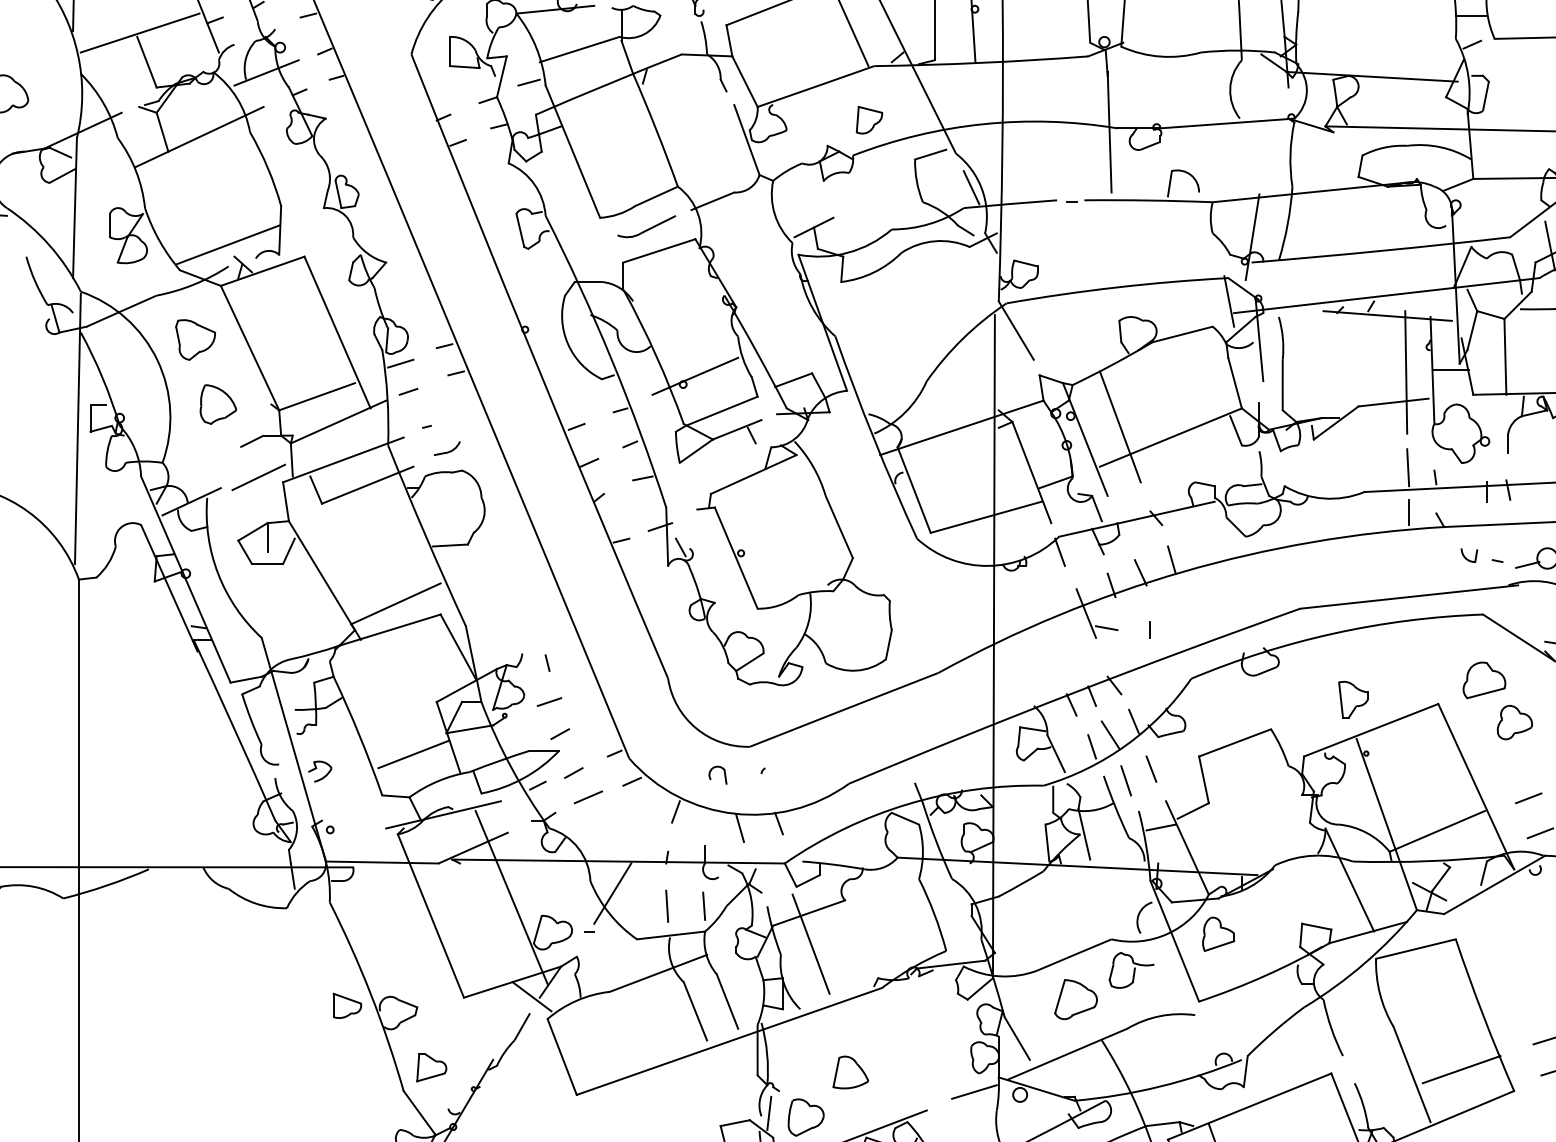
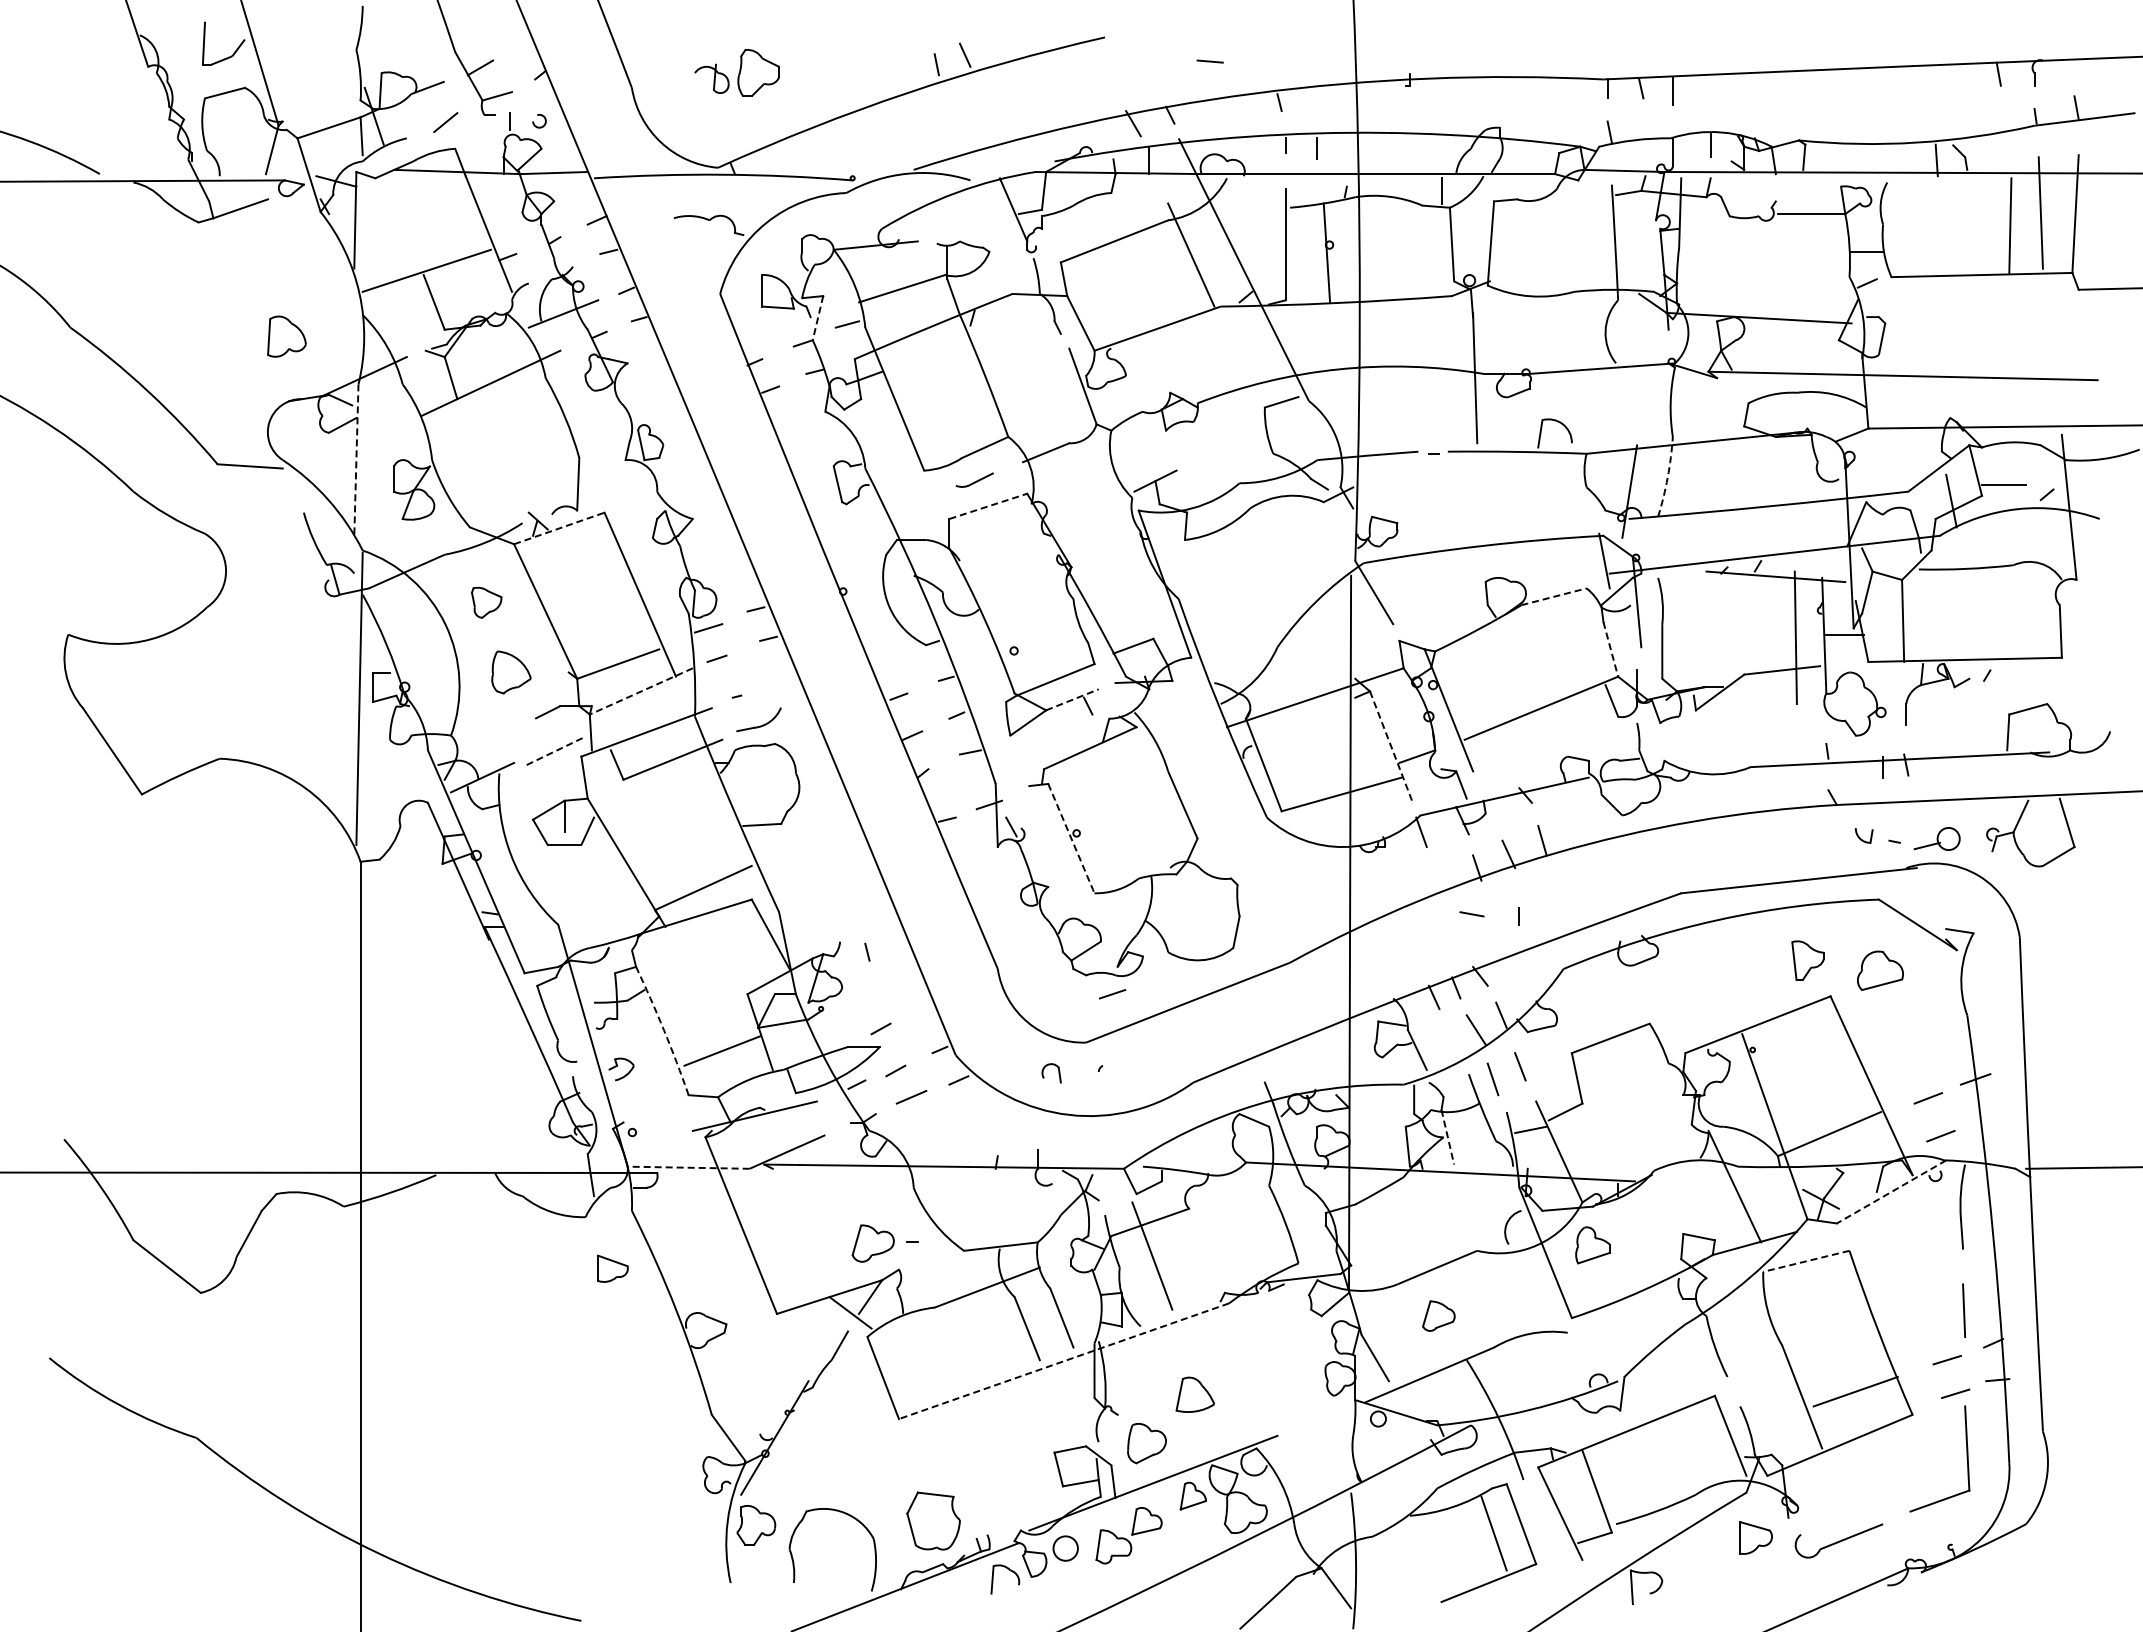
line: (502, 77) -> (818, 318), solid -> dashed
part: (869, 119) -> (1215, 364), removed
line: (971, 187) -> (1325, 437), removed
line: (75, 208) -> (356, 460), solid -> dashed
arc: (1287, 224) -> (1667, 477), solid -> dashed
part: (646, 226) -> (974, 479), size x0.6
line: (227, 245) -> (521, 500), removed
line: (659, 251) -> (988, 506), solid -> dashed
line: (262, 271) -> (559, 528), solid -> dashed
line: (1183, 334) -> (1554, 596), solid -> dashed
part: (195, 339) -> (486, 602), size x0.7
line: (694, 375) -> (1026, 641), removed
line: (1234, 383) -> (1610, 649), solid -> dashed
line: (337, 422) -> (640, 691), solid -> dashed
line: (1120, 426) -> (1486, 696), removed
line: (737, 429) -> (1072, 699), solid -> dashed
part: (446, 448) -> (758, 720), size x1.6
line: (1407, 467) -> (1797, 740), removed
line: (1032, 472) -> (1391, 746), solid -> dashed
line: (259, 477) -> (555, 751), solid -> dashed
line: (1409, 511) -> (1799, 788), removed
line: (736, 558) -> (1071, 839), solid -> dashed
line: (1085, 613) -> (1449, 898), removed
part: (1353, 699) -> (1807, 960), moved
line: (549, 702) -> (1112, 994), moved
part: (1515, 722) -> (1913, 1016), removed
arc: (359, 735) -> (664, 1030), solid -> dashed
line: (1092, 746) -> (1456, 1042), removed
line: (676, 811) -> (1006, 1112), removed
line: (778, 823) -> (1117, 1125), removed
line: (740, 828) -> (1075, 1130), removed
line: (1084, 834) -> (1447, 1137), solid -> dashed
line: (382, 862) -> (688, 1167), solid -> dashed
line: (1494, 885) -> (1891, 1192), solid -> dashed
line: (612, 892) -> (937, 1200), removed
line: (511, 897) -> (828, 1205), removed
line: (666, 905) -> (996, 1214), removed
line: (703, 905) -> (1036, 1214), removed
line: (1415, 949) -> (1805, 1261), solid -> dashed
part: (1131, 970) -> (1498, 1284), removed
part: (1075, 1000) -> (1438, 1316), size x0.7
part: (346, 1005) -> (612, 1268), moved
line: (729, 1041) -> (1064, 1361), solid -> dashed
part: (431, 1067) -> (741, 1389), removed
line: (974, 1091) -> (1328, 1415), removed
line: (769, 1112) -> (1107, 1438), removed

